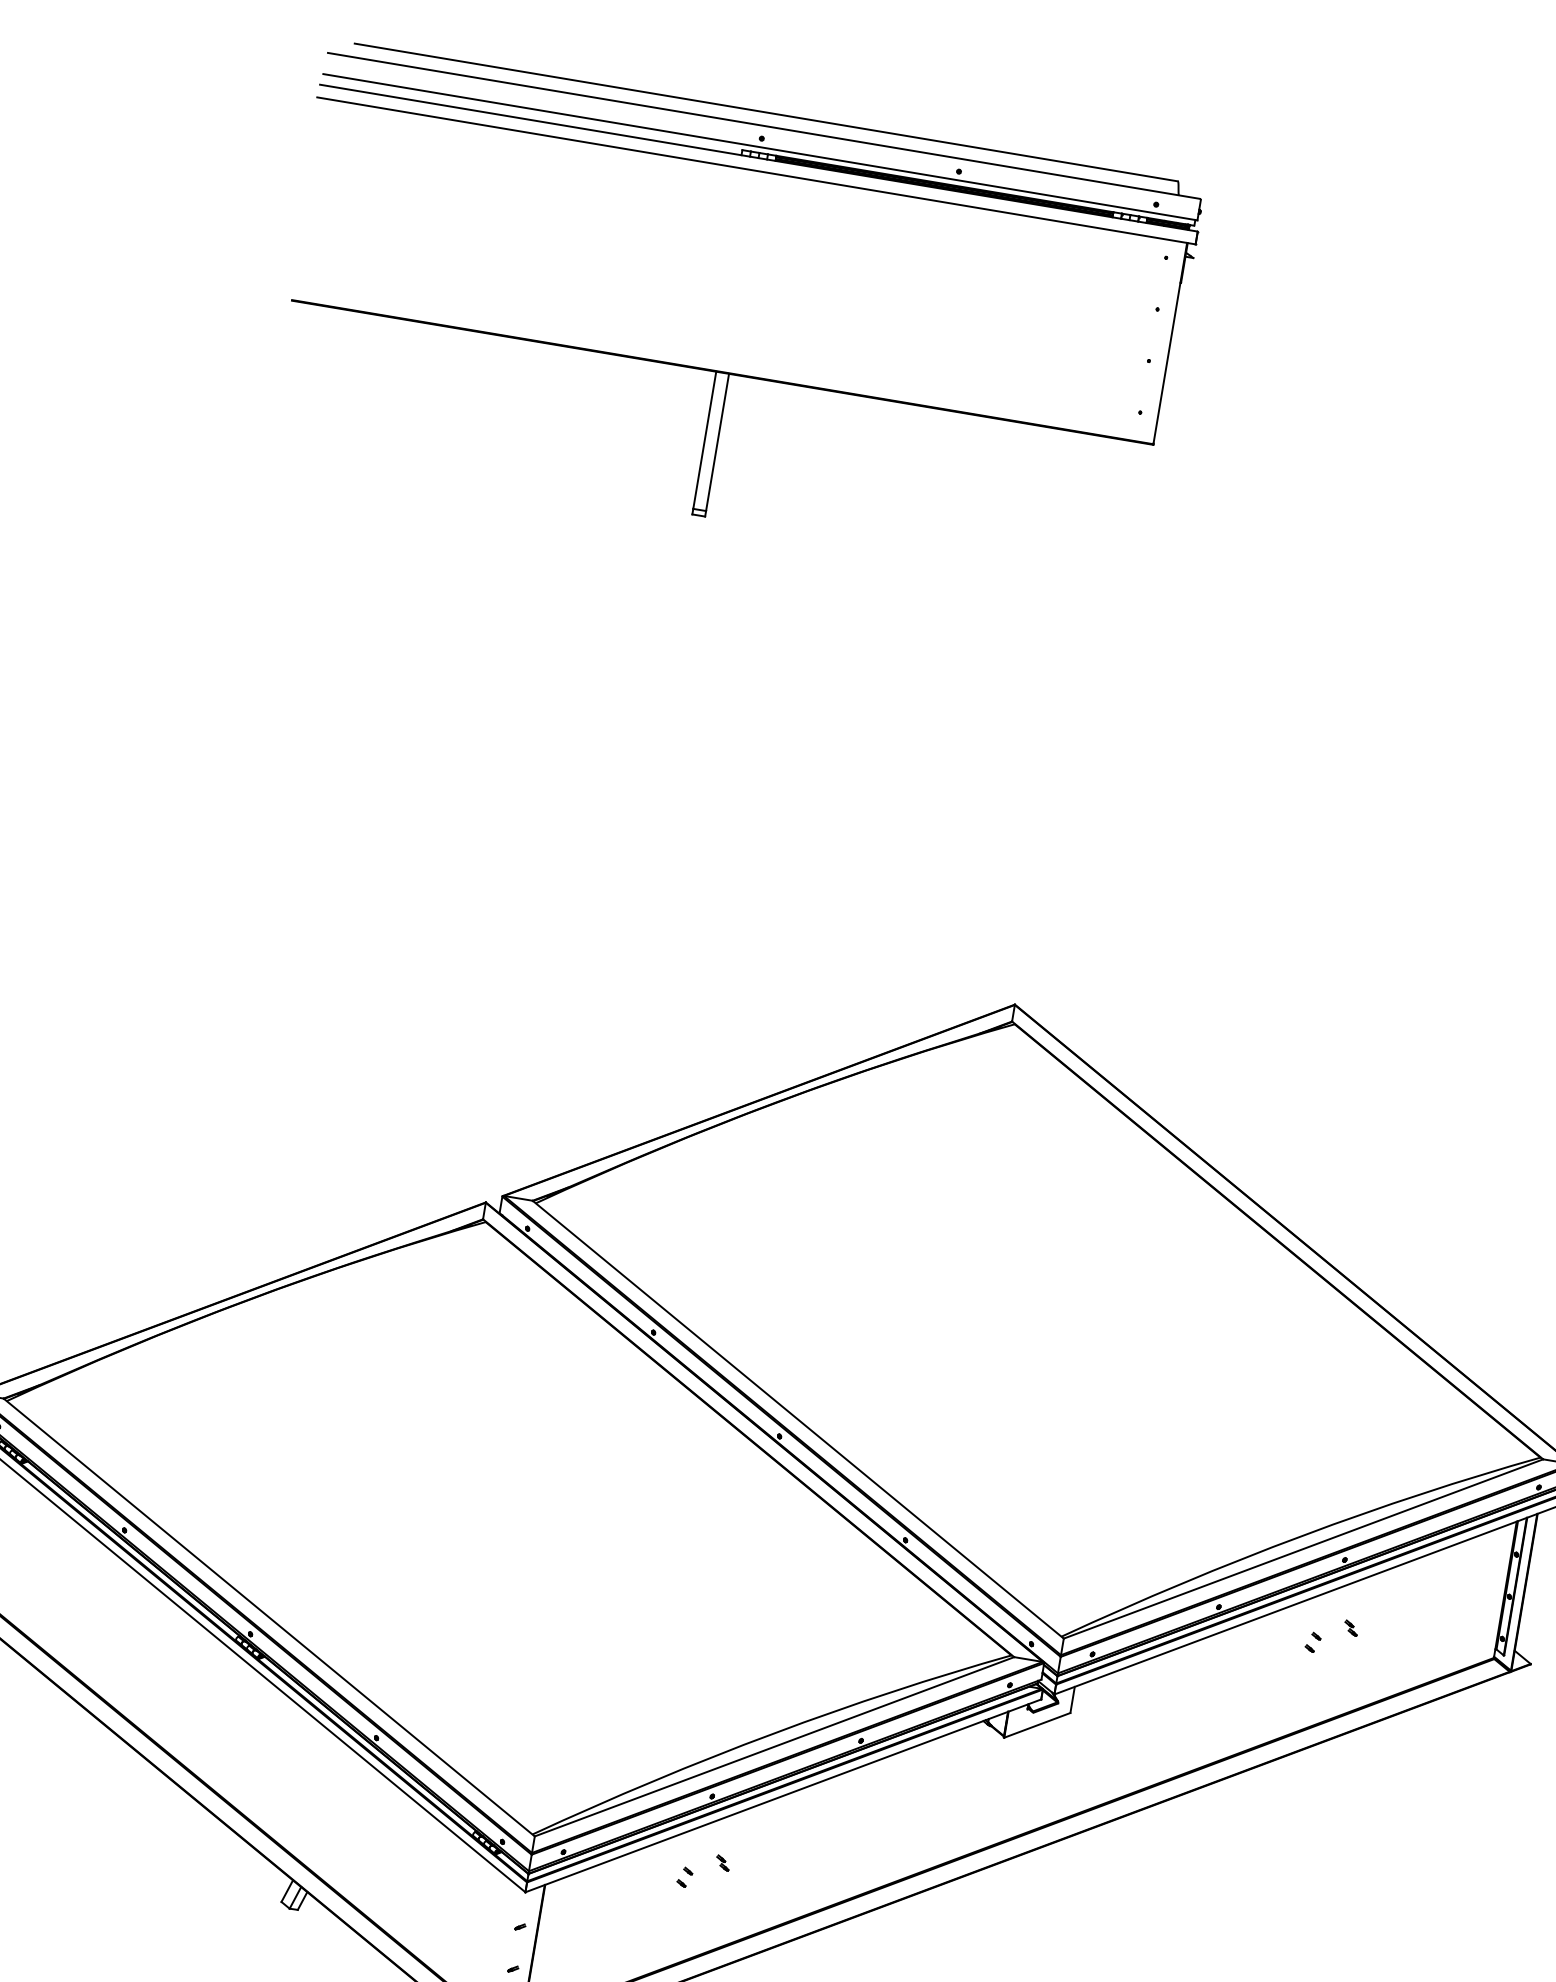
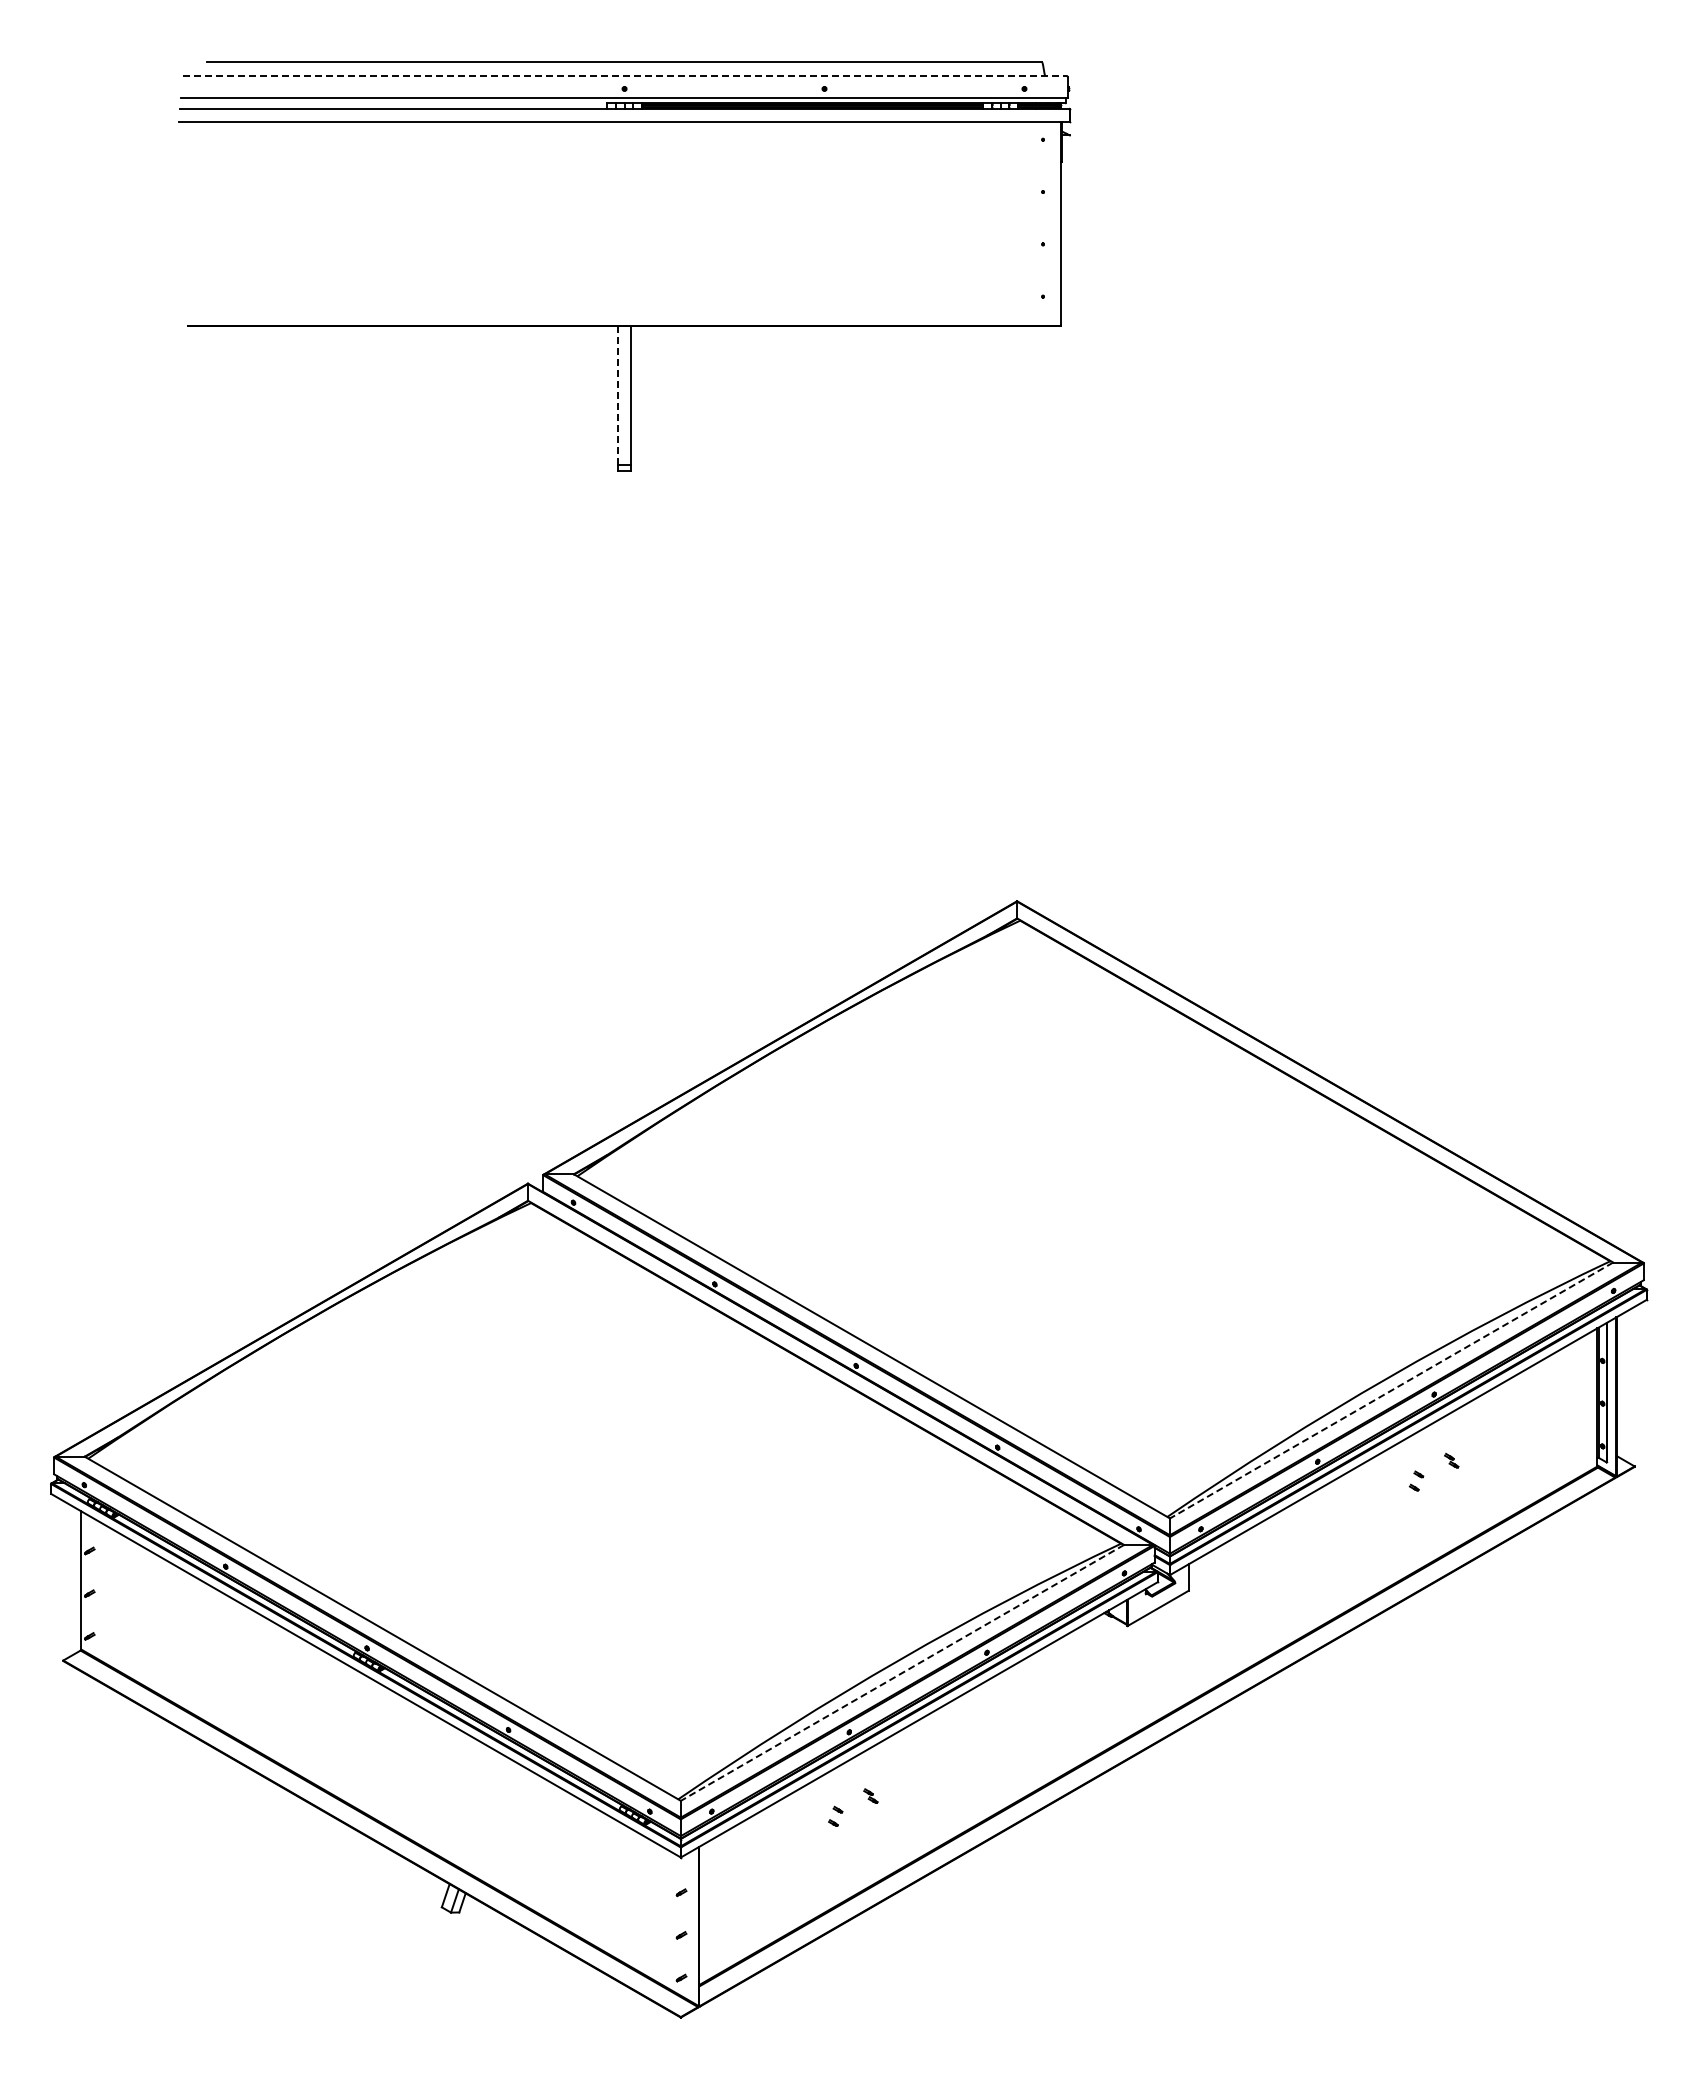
line: (764, 126) -> (625, 76), solid -> dashed
line: (705, 440) -> (618, 395), solid -> dashed
line: (1303, 1548) -> (1391, 1390), solid -> dashed
line: (774, 1746) -> (902, 1672), solid -> dashed

